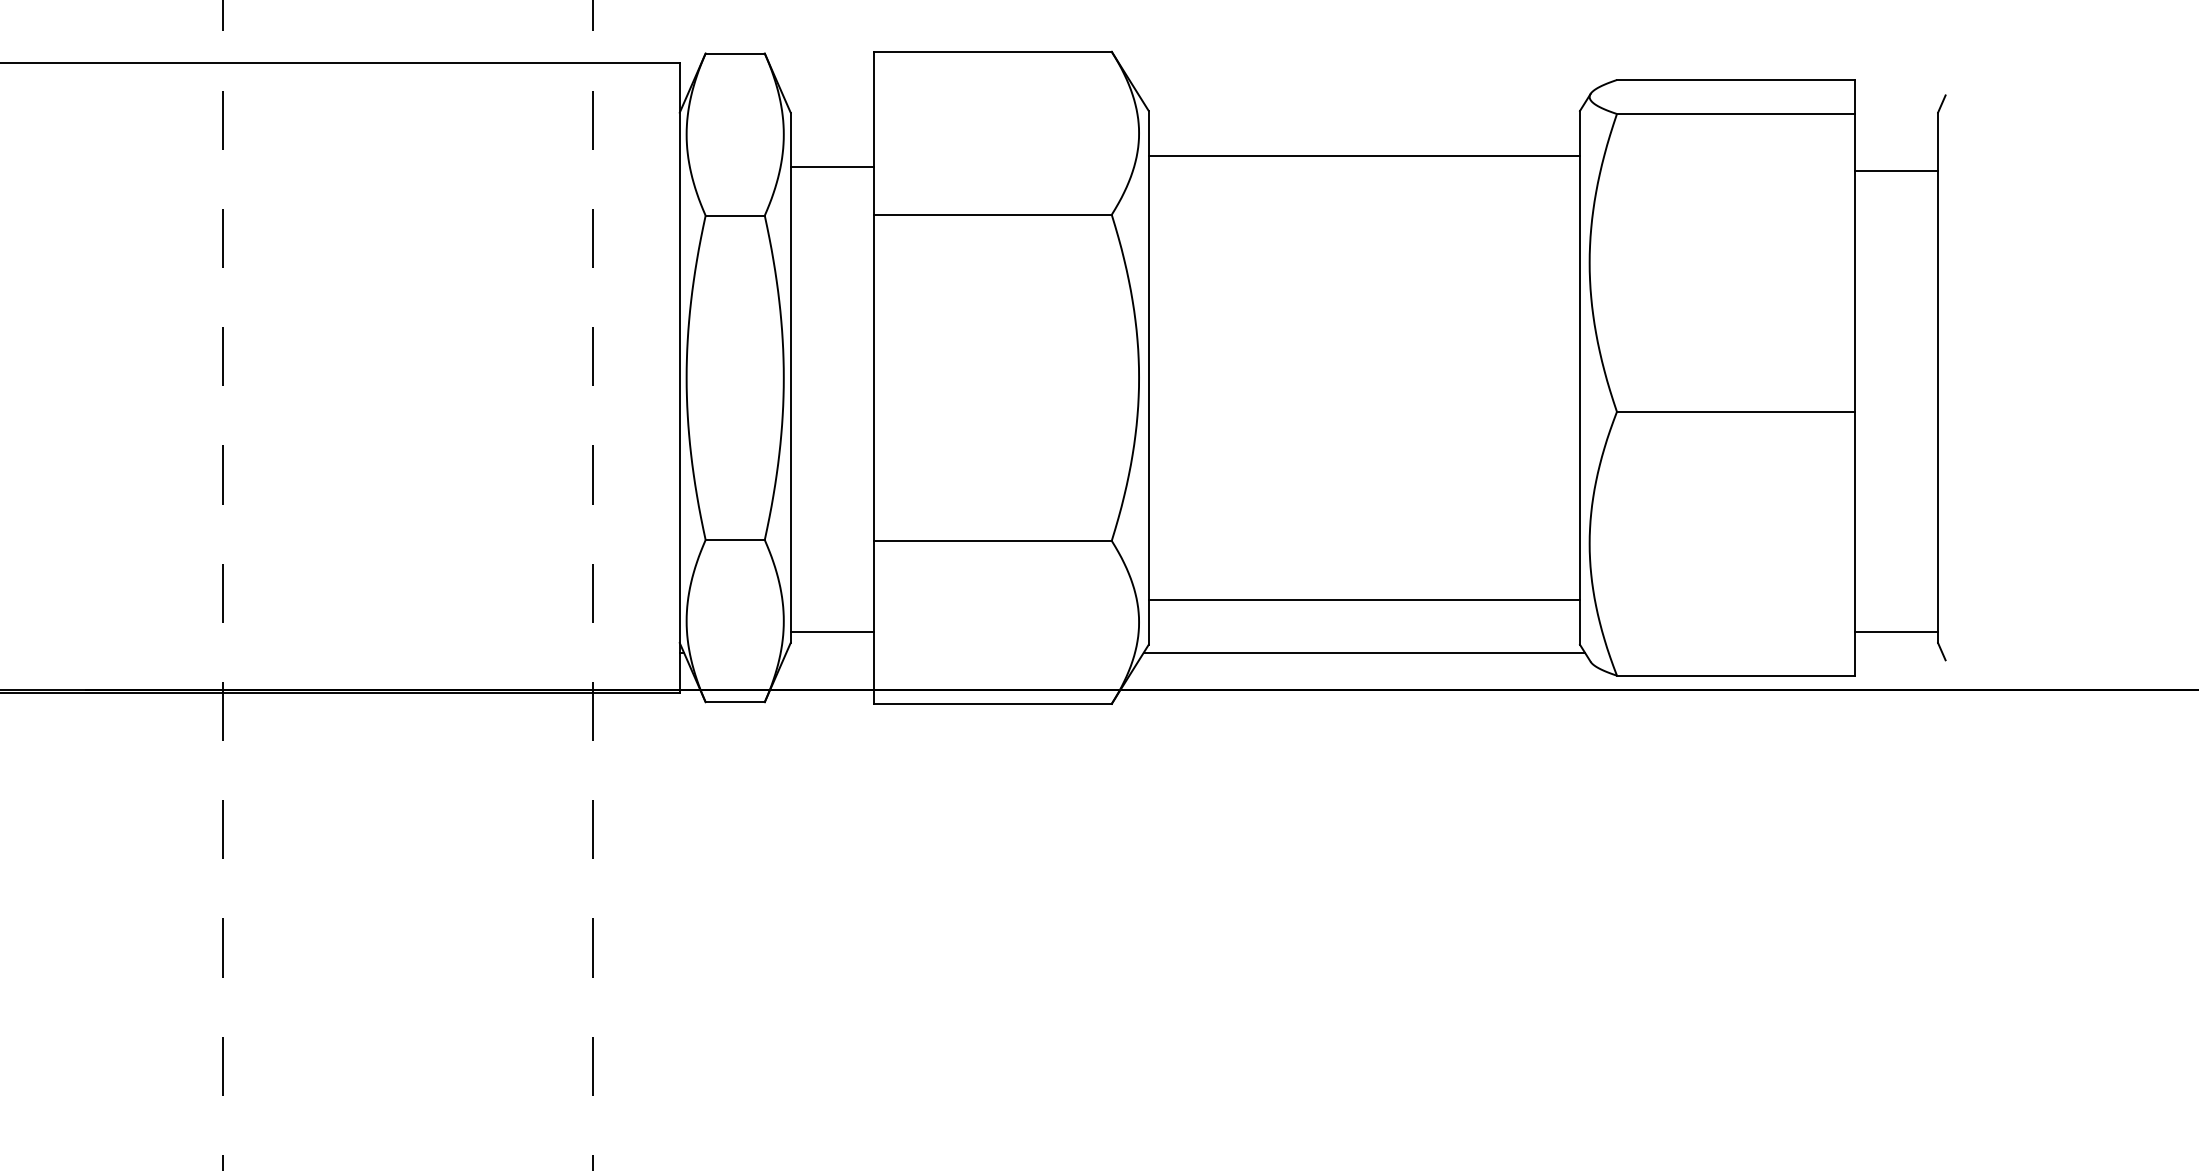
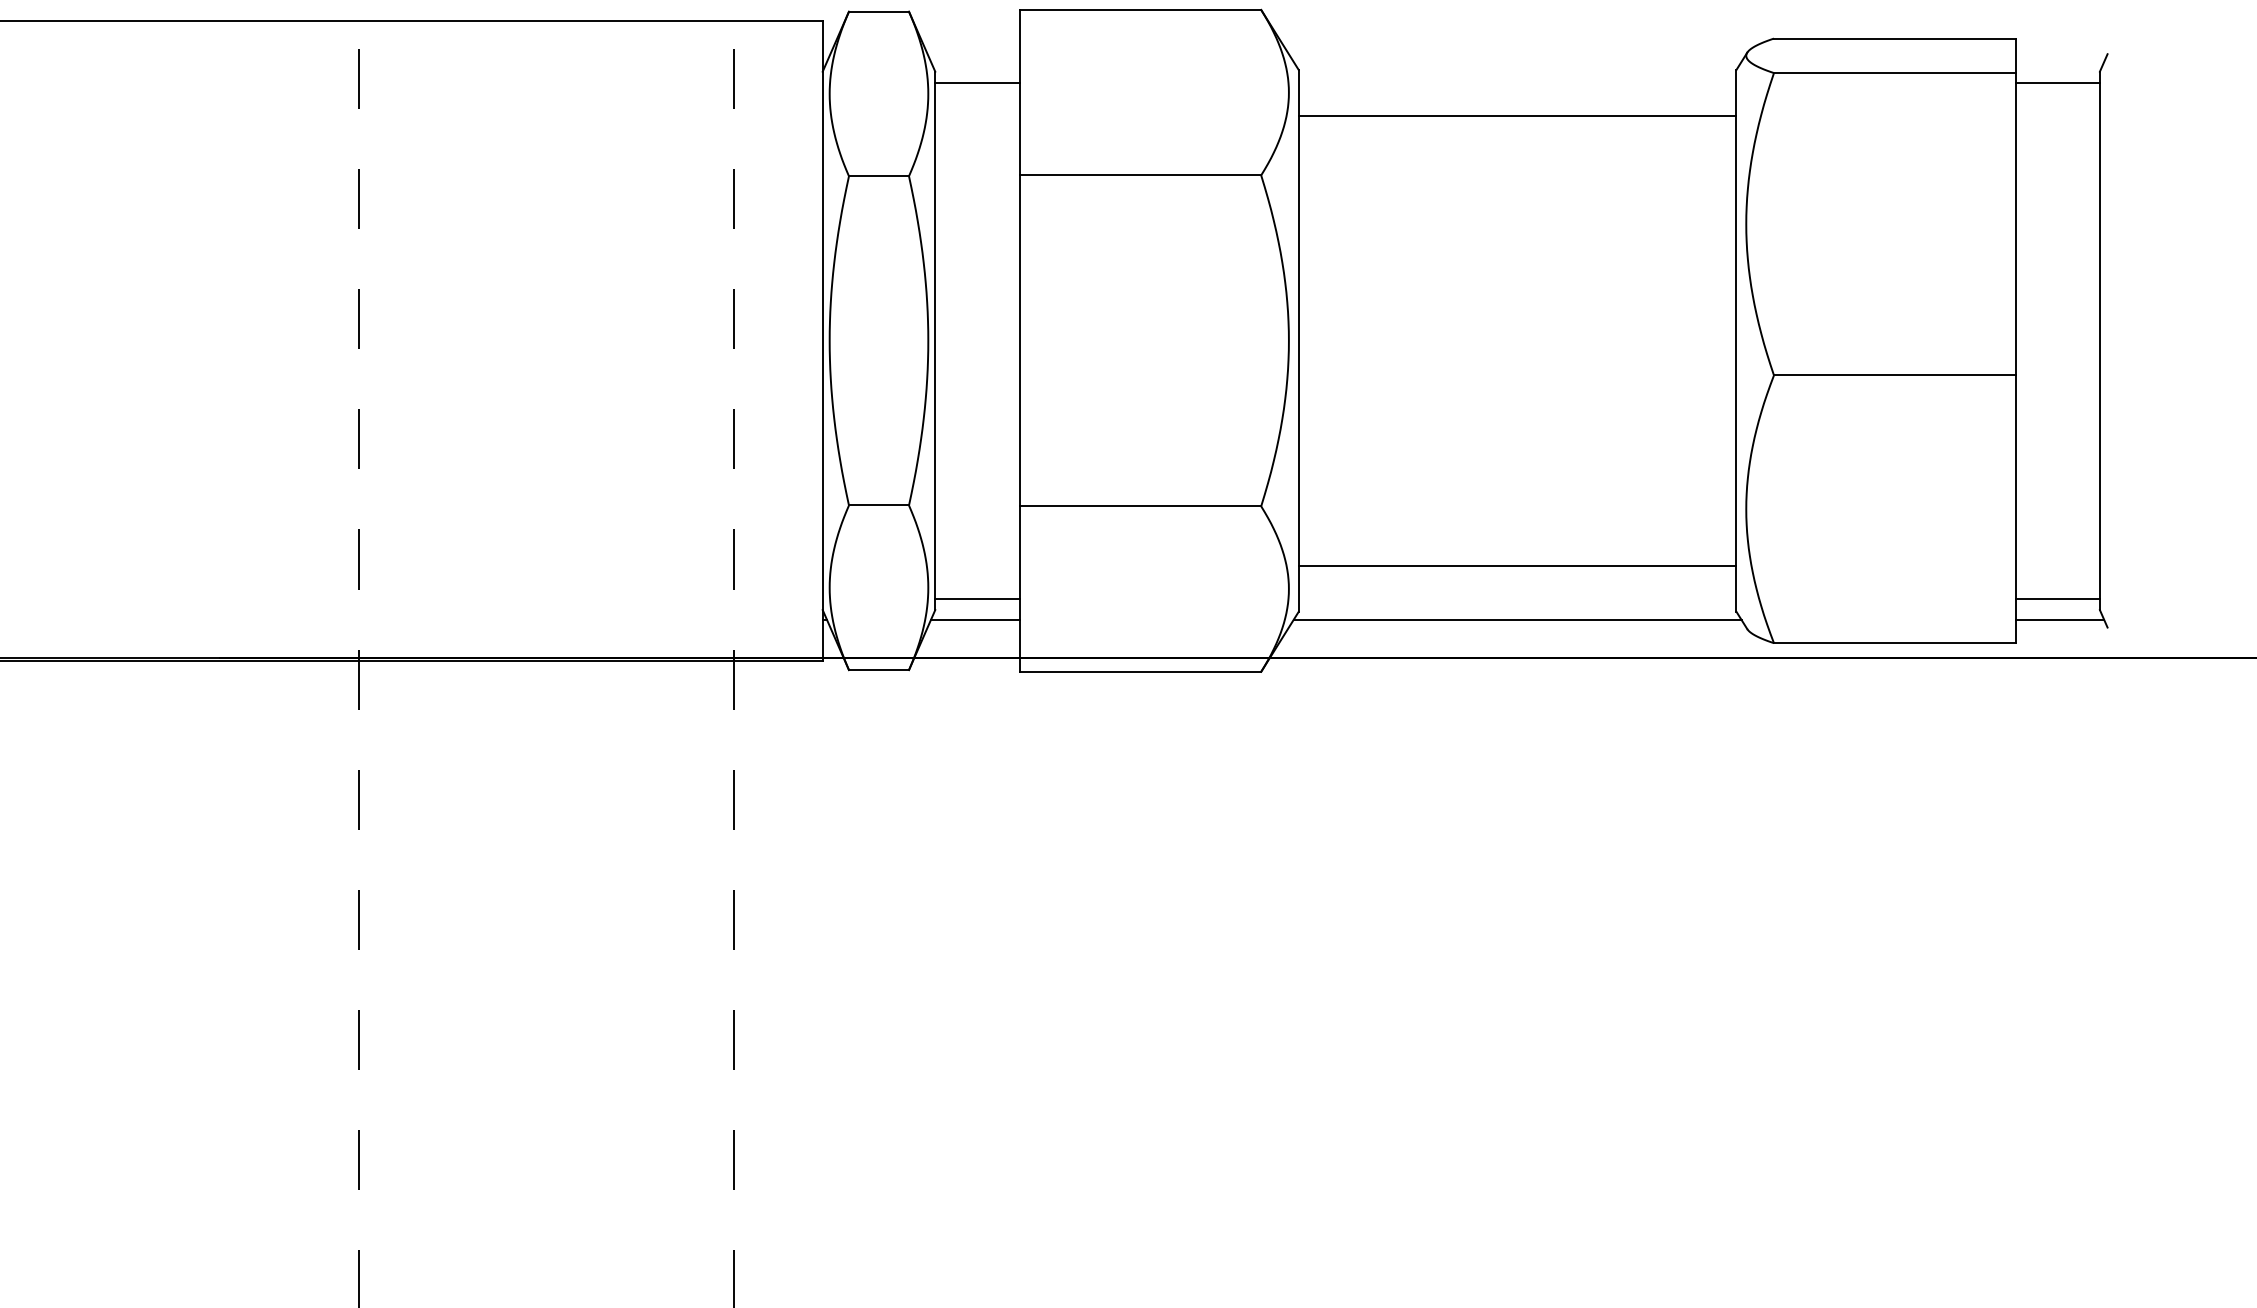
line: (832, 166) -> (977, 82), moved
line: (1896, 170) -> (2057, 82), moved
line: (829, 653) -> (974, 620), added
line: (1898, 653) -> (2059, 620), added

